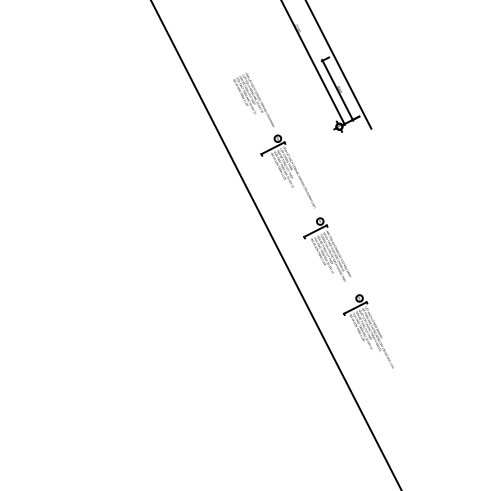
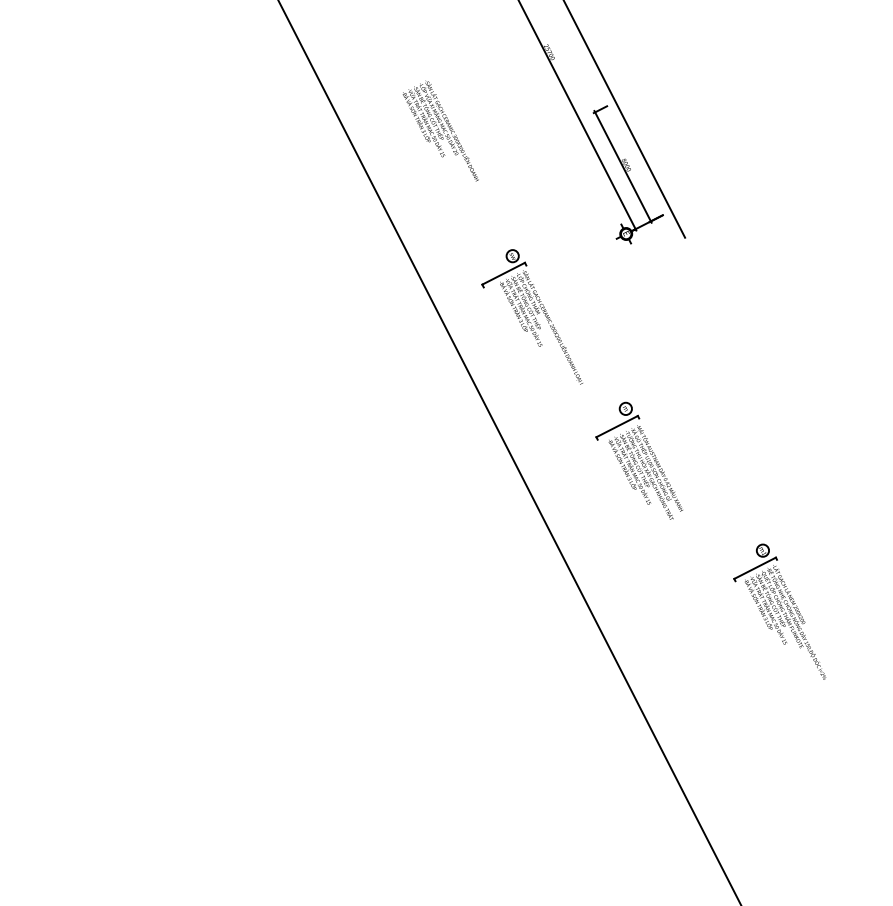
text: (253, 99) -> (440, 130), moved
part: (327, 249) -> (639, 460), moved
part: (367, 331) -> (777, 611), moved

